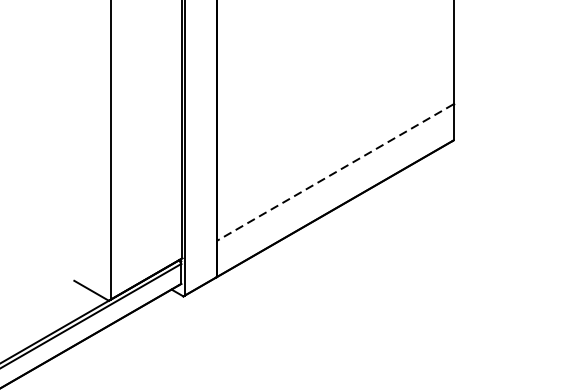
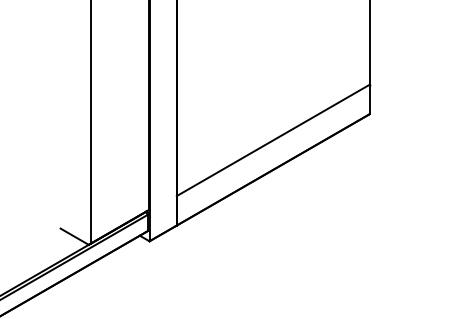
line: (334, 172) -> (272, 140), dashed -> solid

